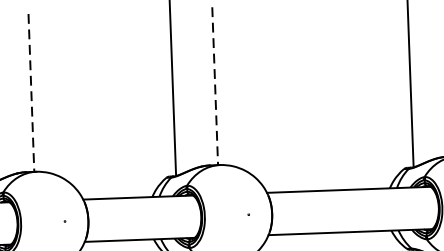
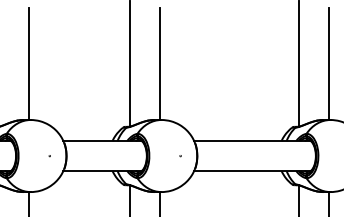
line: (215, 87) -> (160, 64), dashed -> solid
line: (31, 93) -> (29, 64), dashed -> solid

